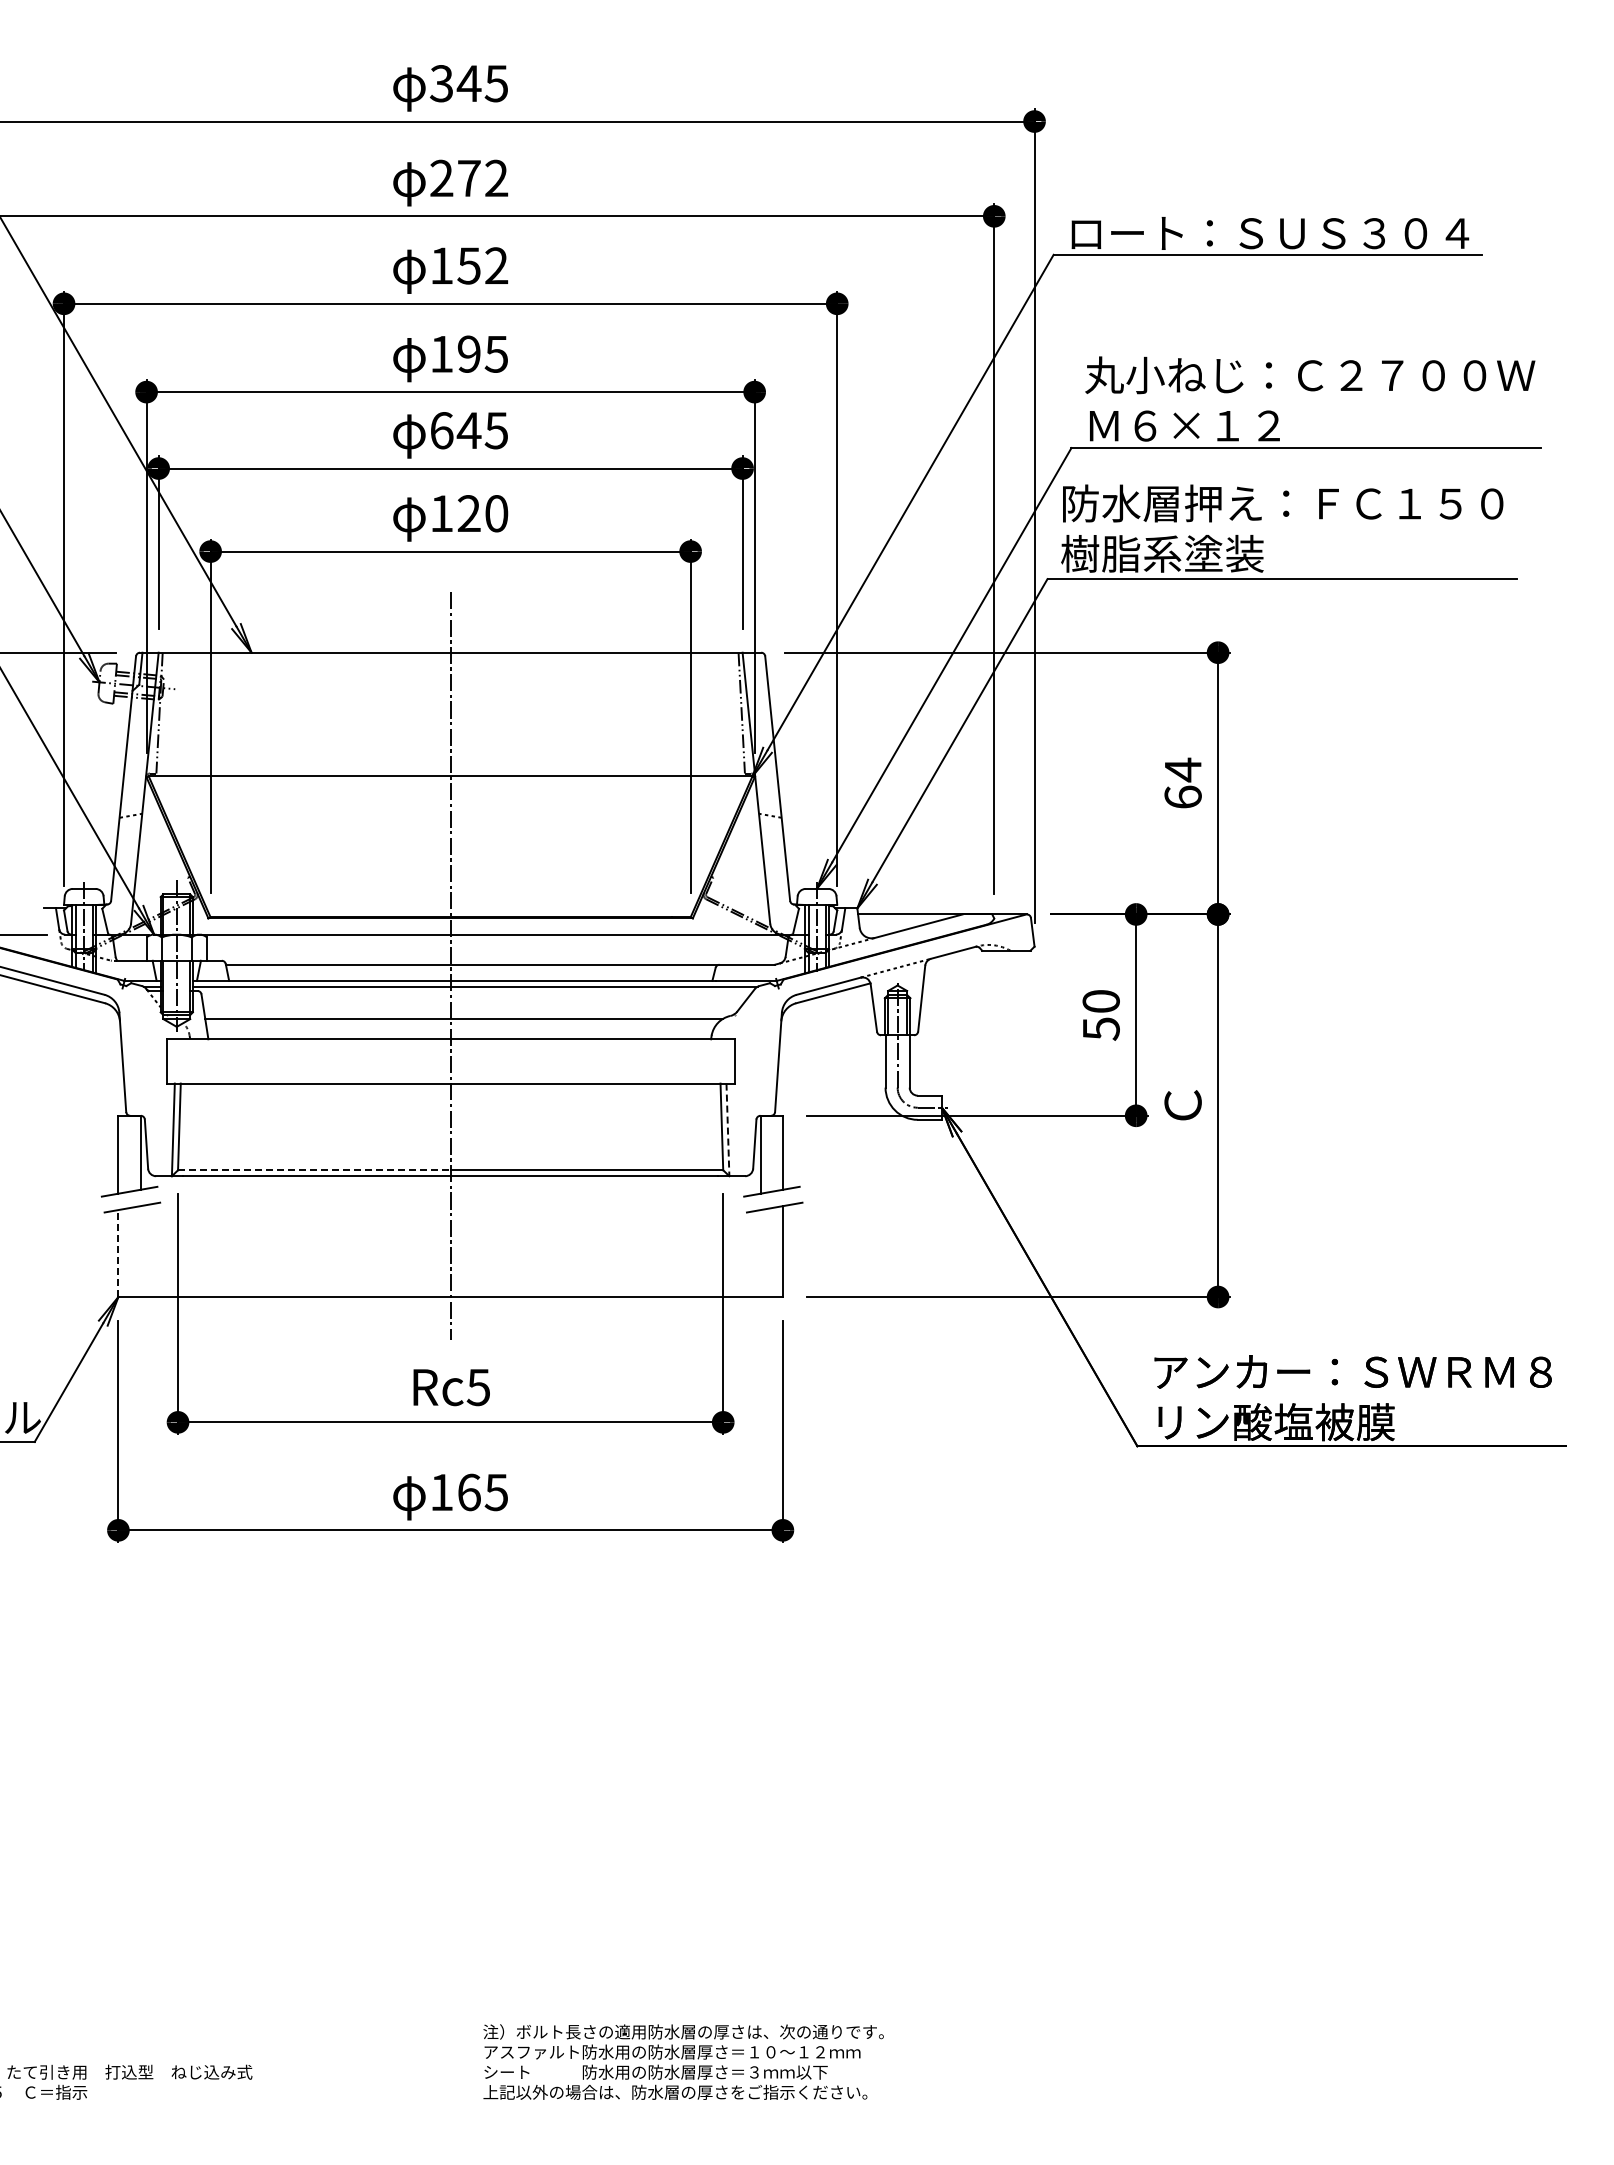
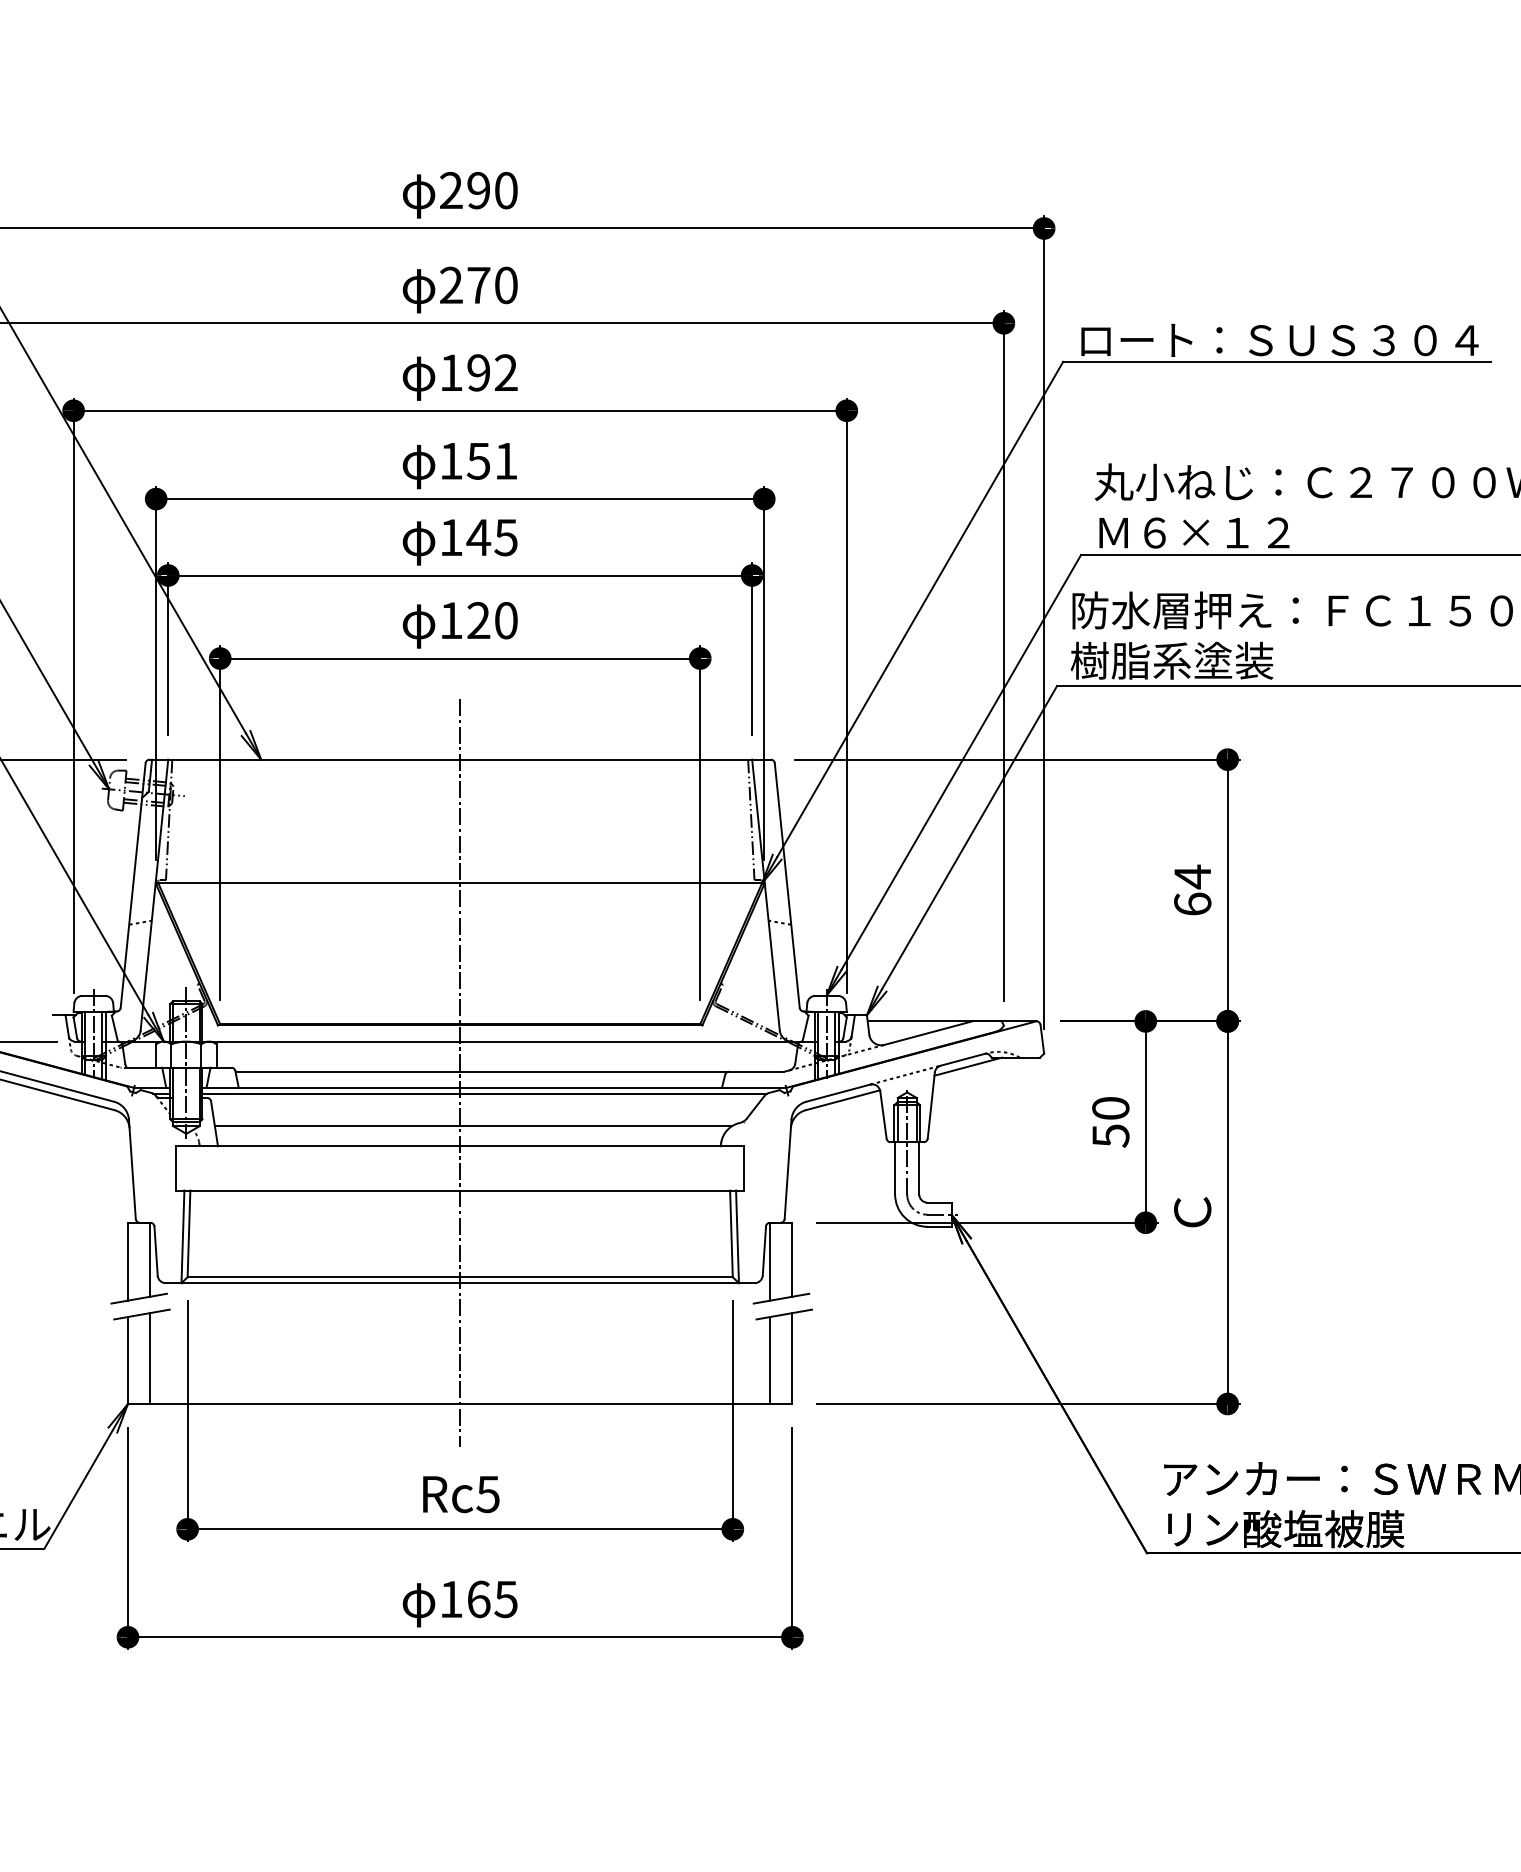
text: (468, 83) -> (478, 190), 345 -> 290
text: (496, 178) -> (506, 285), 272 -> 270
text: (468, 265) -> (478, 372), 152 -> 192
text: (482, 353) -> (492, 460), 195 -> 151
text: (442, 430) -> (452, 537), 645 -> 145
line: (958, 959) -> (968, 1066), added
line: (727, 1130) -> (737, 1237), dashed -> solid
line: (314, 1170) -> (324, 1277), dashed -> solid
line: (140, 1251) -> (150, 1358), added
line: (118, 1253) -> (128, 1360), dashed -> solid
line: (760, 1253) -> (770, 1360), added

